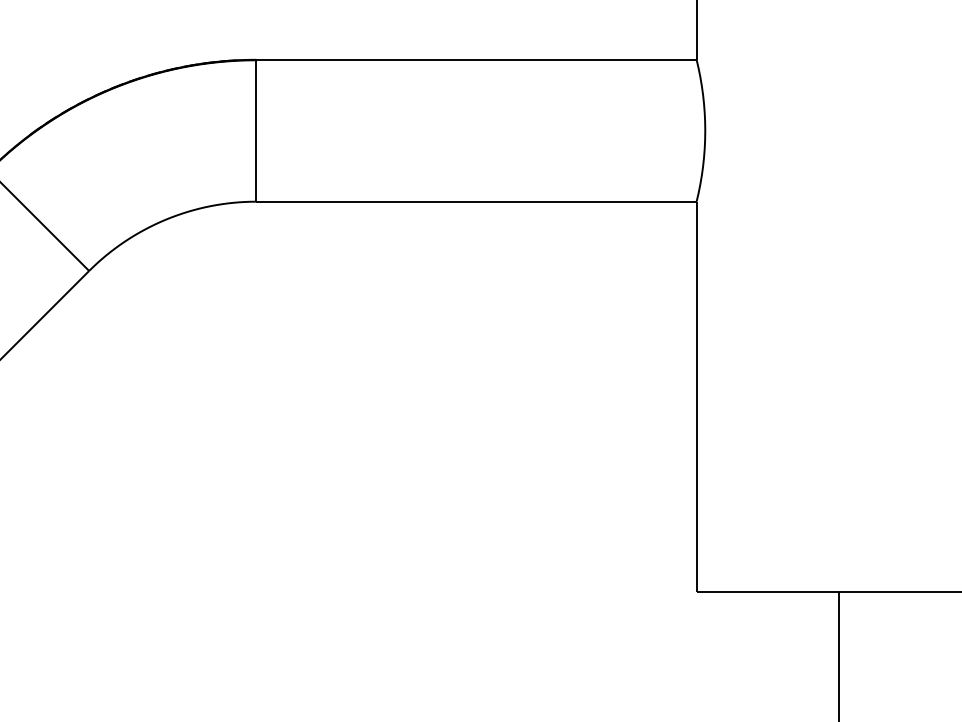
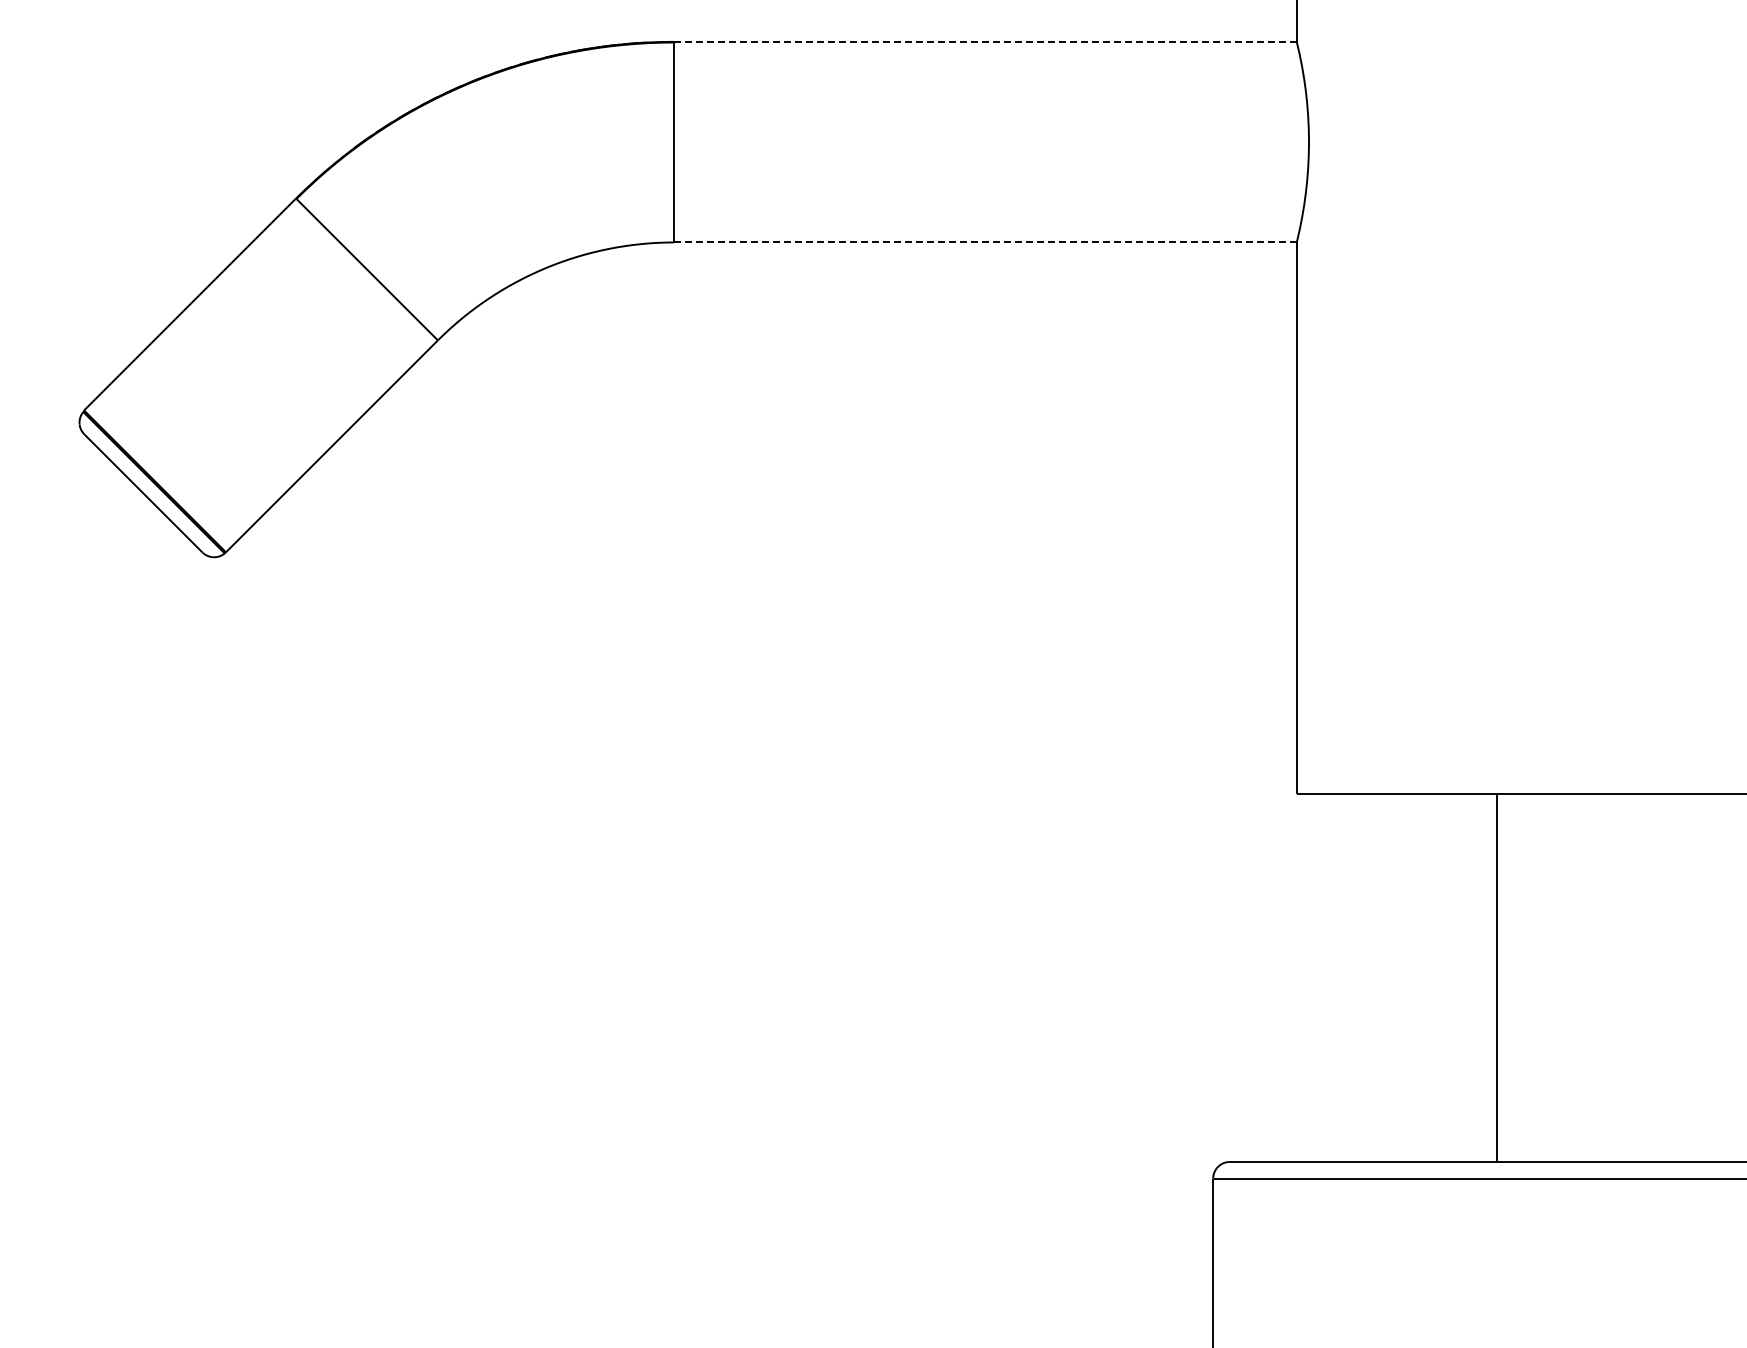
line: (476, 59) -> (985, 41), solid -> dashed
line: (477, 201) -> (986, 242), solid -> dashed

